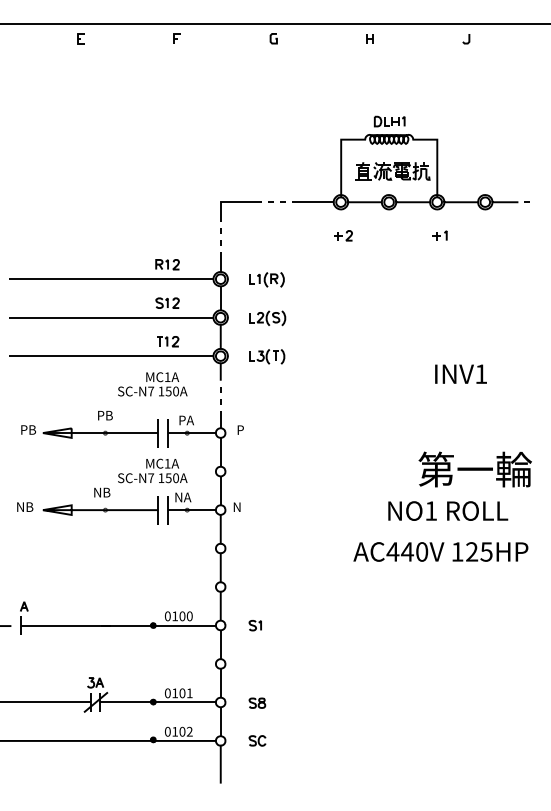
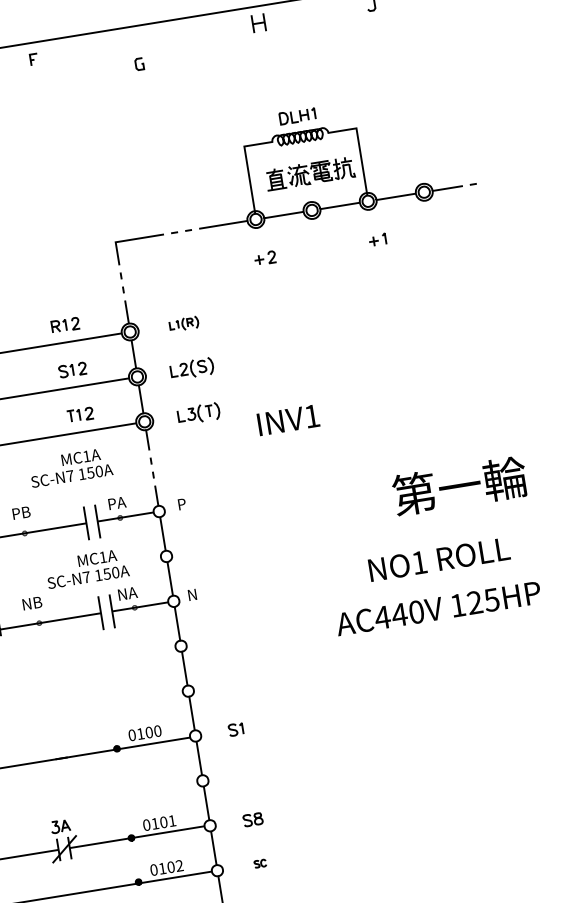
curve: (271, 38) -> (136, 64), moved
part: (369, 38) -> (258, 23), size x1.6
part: (266, 279) -> (183, 323), size x0.7
text: (460, 373) -> (287, 419), moved
text: (474, 469) -> (458, 486), moved
part: (257, 740) -> (260, 863), size x0.6

